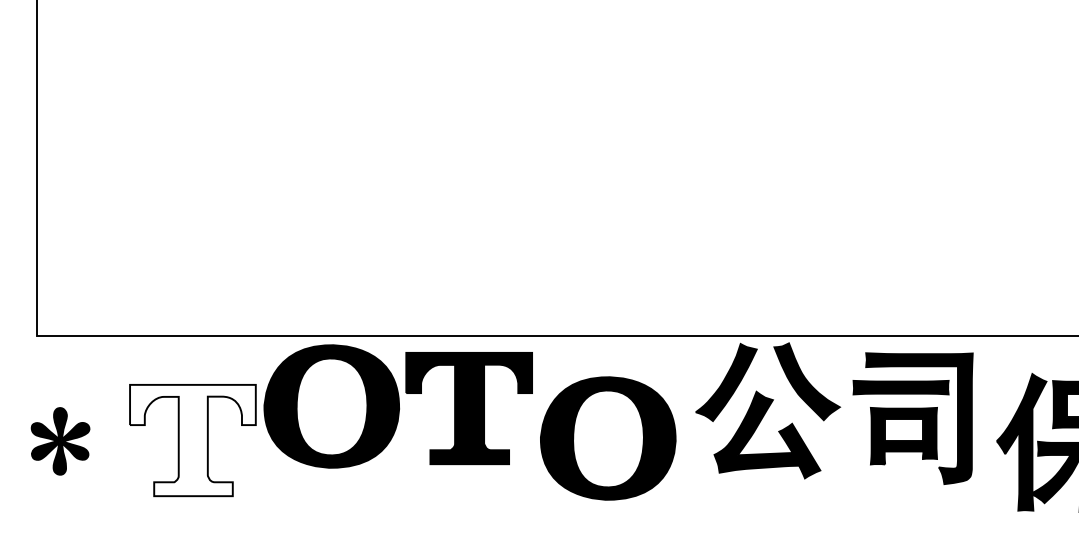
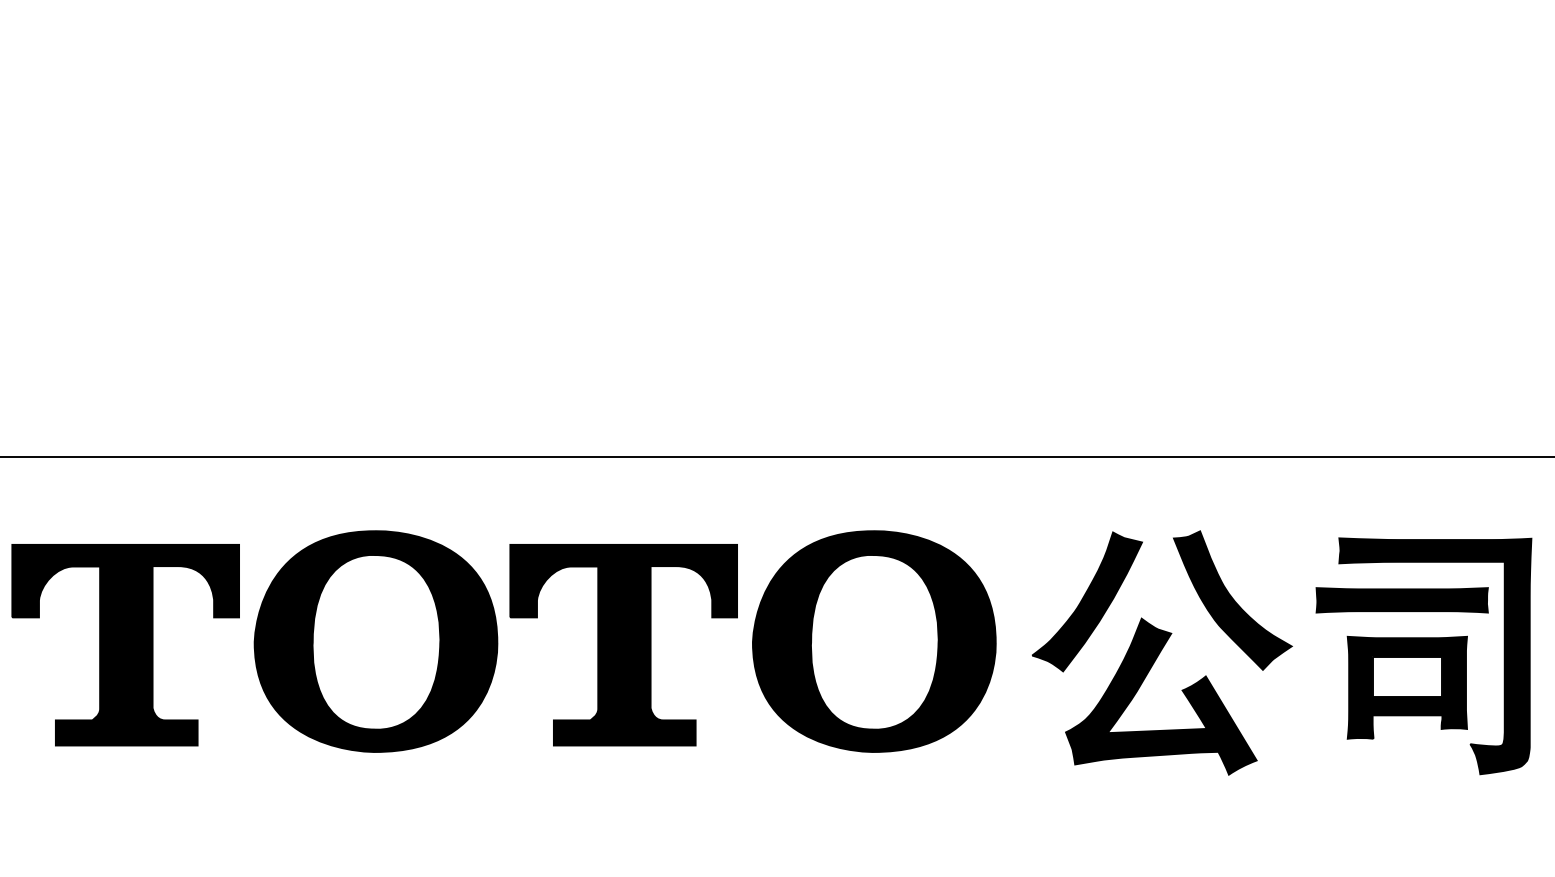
part: (397, 406) -> (494, 641), moved
part: (768, 410) -> (1163, 652), moved
part: (912, 418) -> (1422, 655), moved
fill: (192, 440) -> (124, 645), added

